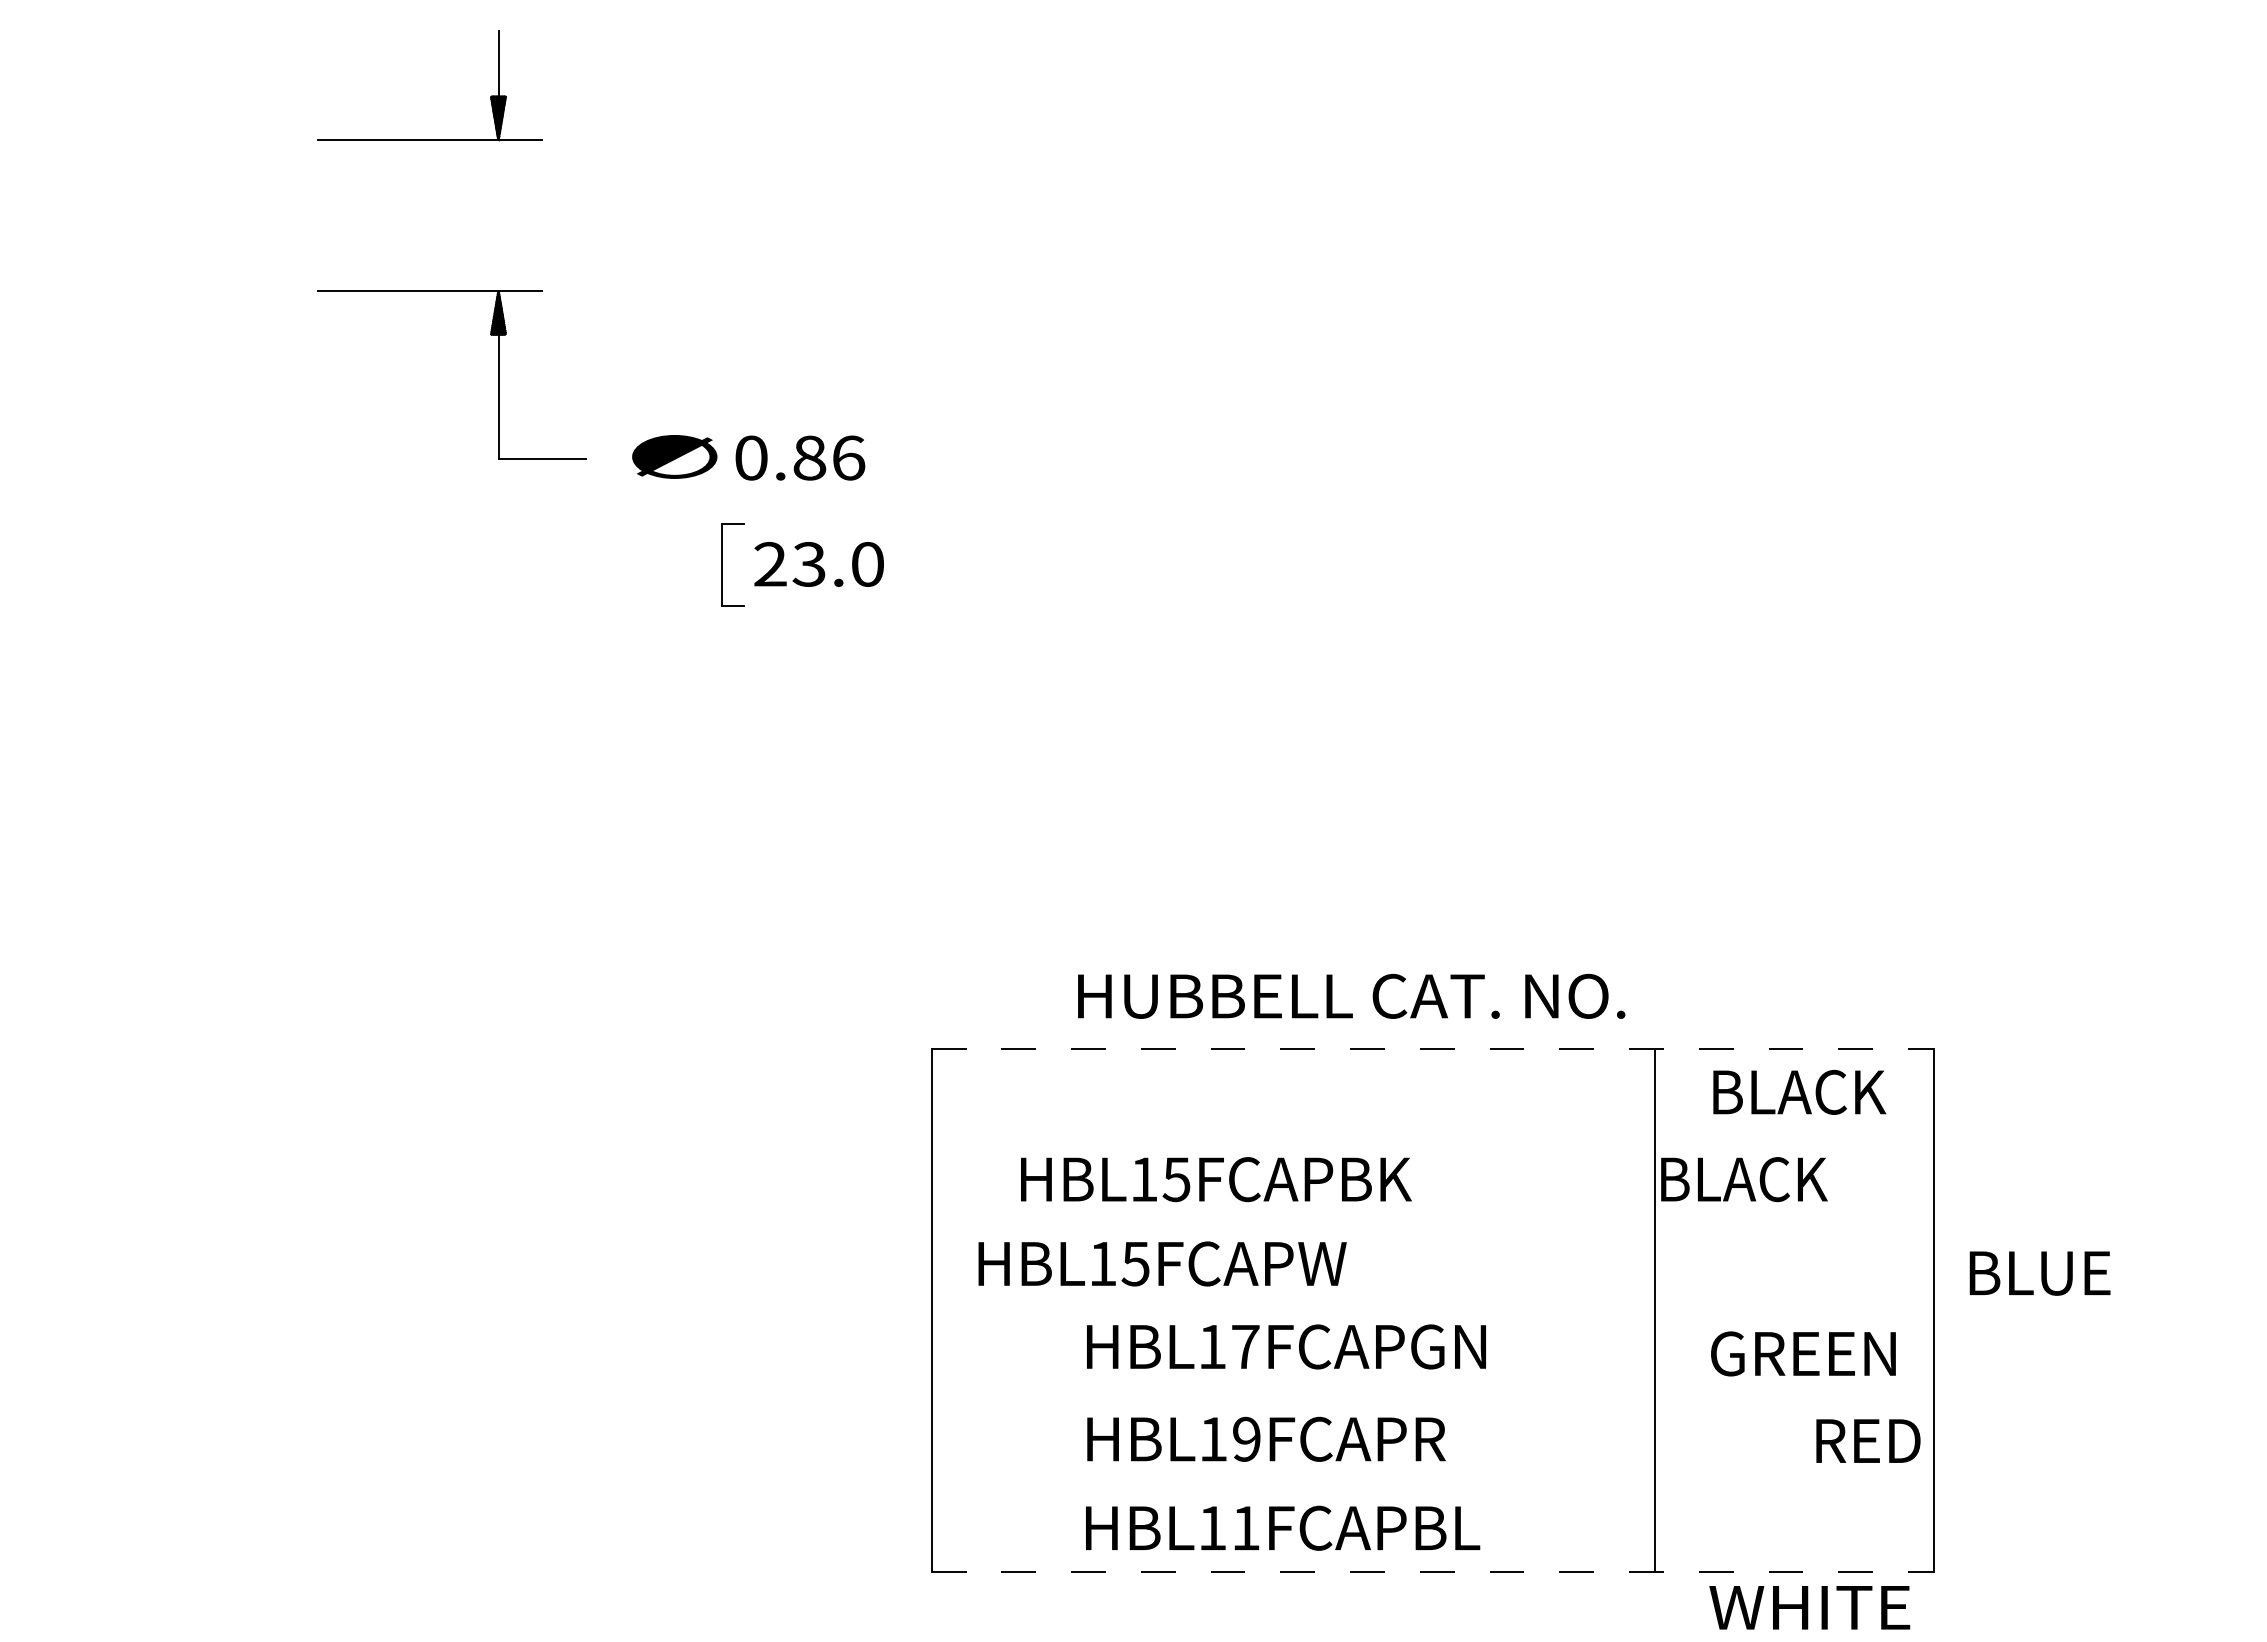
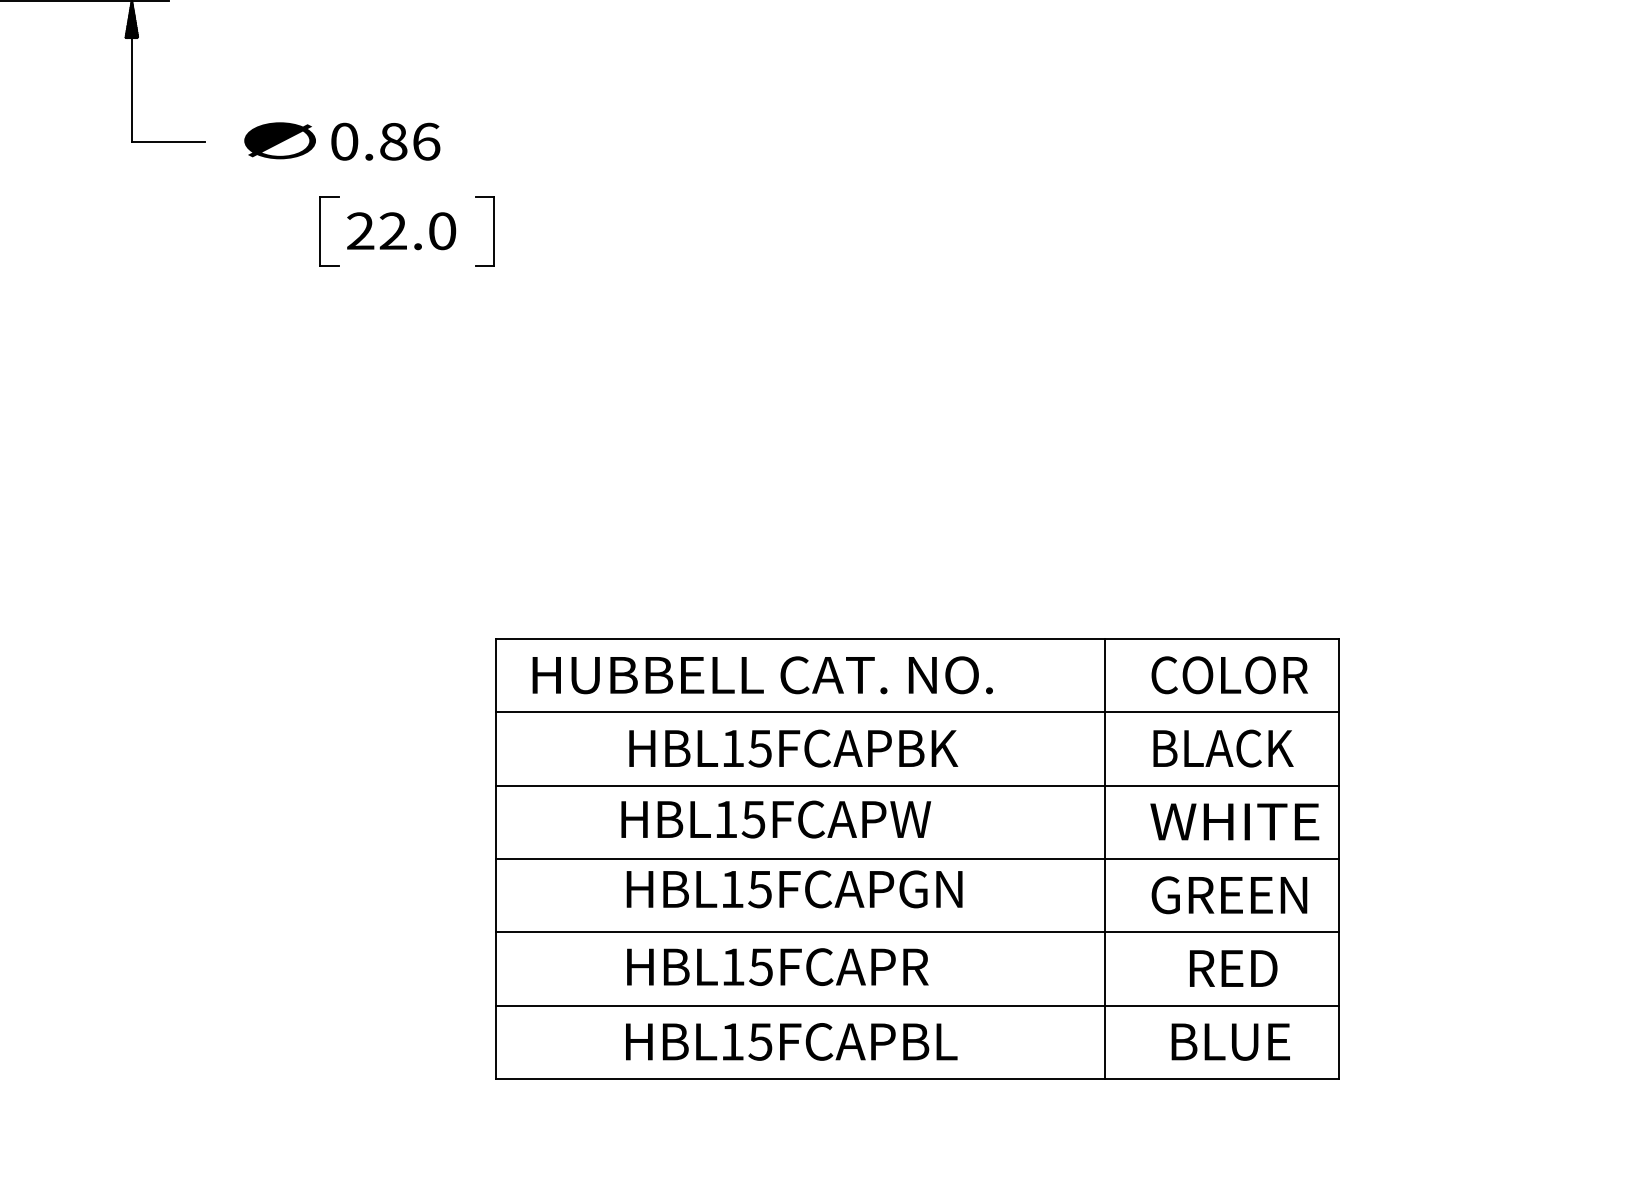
text: (808, 564) -> (392, 231), 23.0 -> 22.0
part: (928, 564) -> (493, 231), added
text: (1351, 995) -> (762, 674), moved
line: (1433, 1049) -> (918, 639), dashed -> solid
text: (1803, 1091) -> (1229, 674), BLACK -> COLOR
line: (1432, 1136) -> (917, 712), added
text: (1216, 1179) -> (793, 748), moved
text: (1744, 1179) -> (1223, 748), moved
line: (1432, 1223) -> (917, 785), added
text: (1162, 1263) -> (776, 819), moved
text: (2039, 1273) -> (1230, 1042), moved
line: (1432, 1310) -> (917, 858), added
text: (1245, 1347) -> (760, 889), HBL17FCAPGN -> HBL15FCAPGN
line: (1432, 1398) -> (917, 932), added
text: (1246, 1438) -> (761, 966), HBL19FCAPR -> HBL15FCAPR
text: (1868, 1440) -> (1233, 968), moved
line: (1432, 1485) -> (917, 1005), added
text: (1245, 1528) -> (760, 1042), HBL11FCAPBL -> HBL15FCAPBL
line: (1433, 1572) -> (918, 1079), dashed -> solid
text: (1809, 1607) -> (1234, 821), moved

